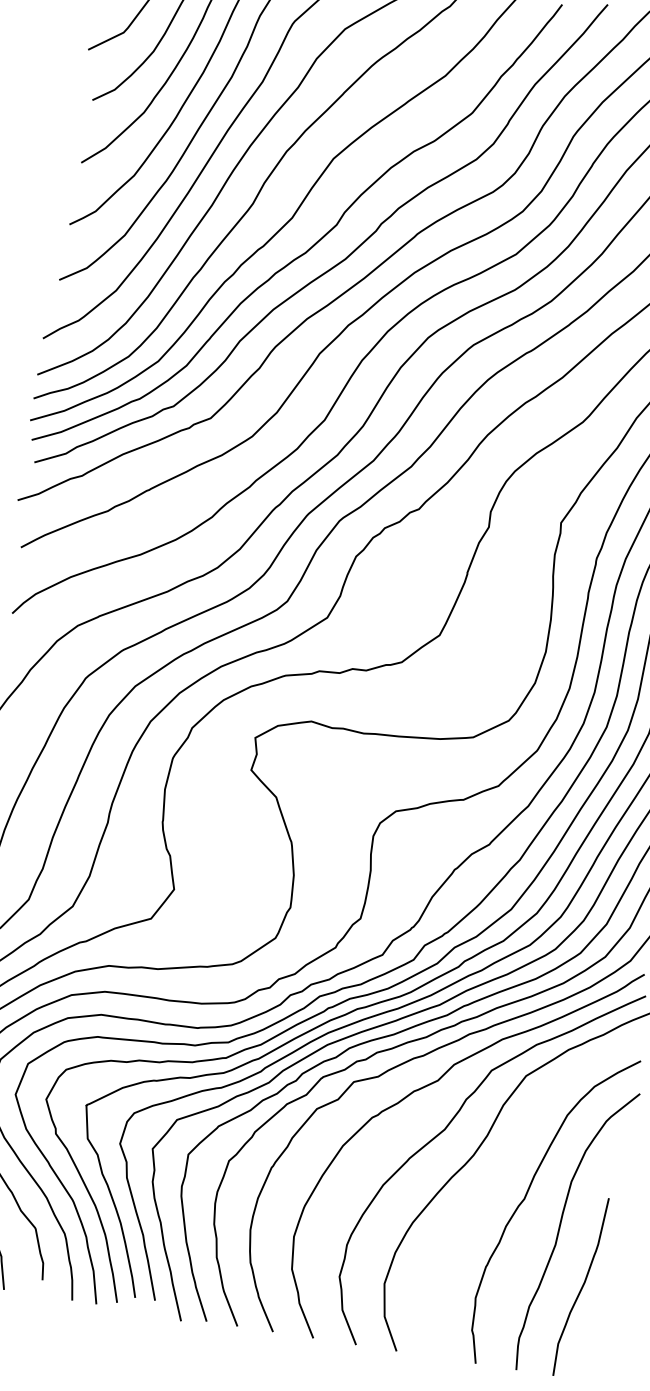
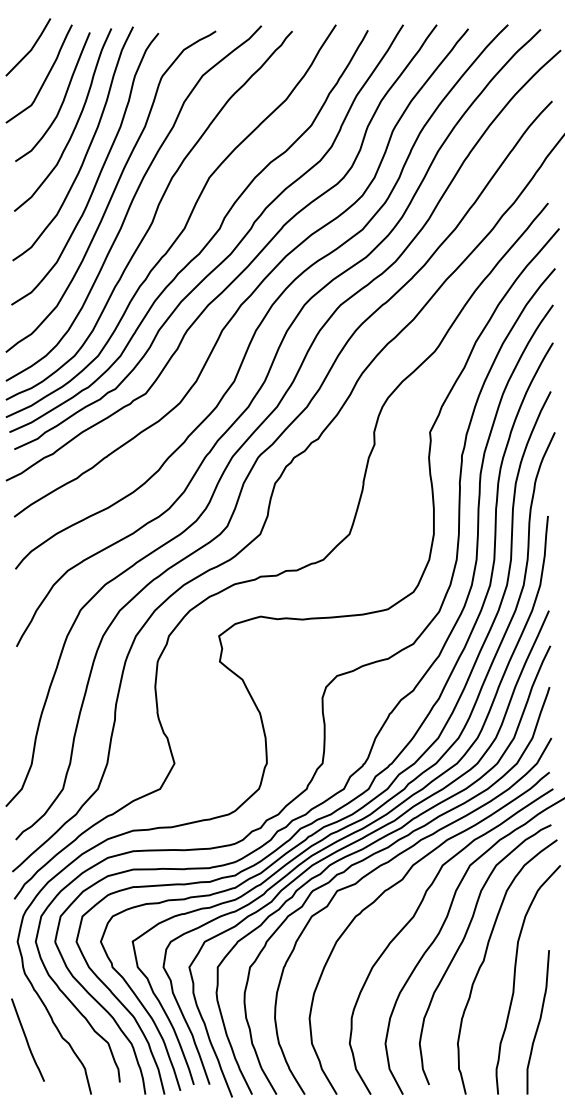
curve: (502, 1171) -> (463, 942), added

